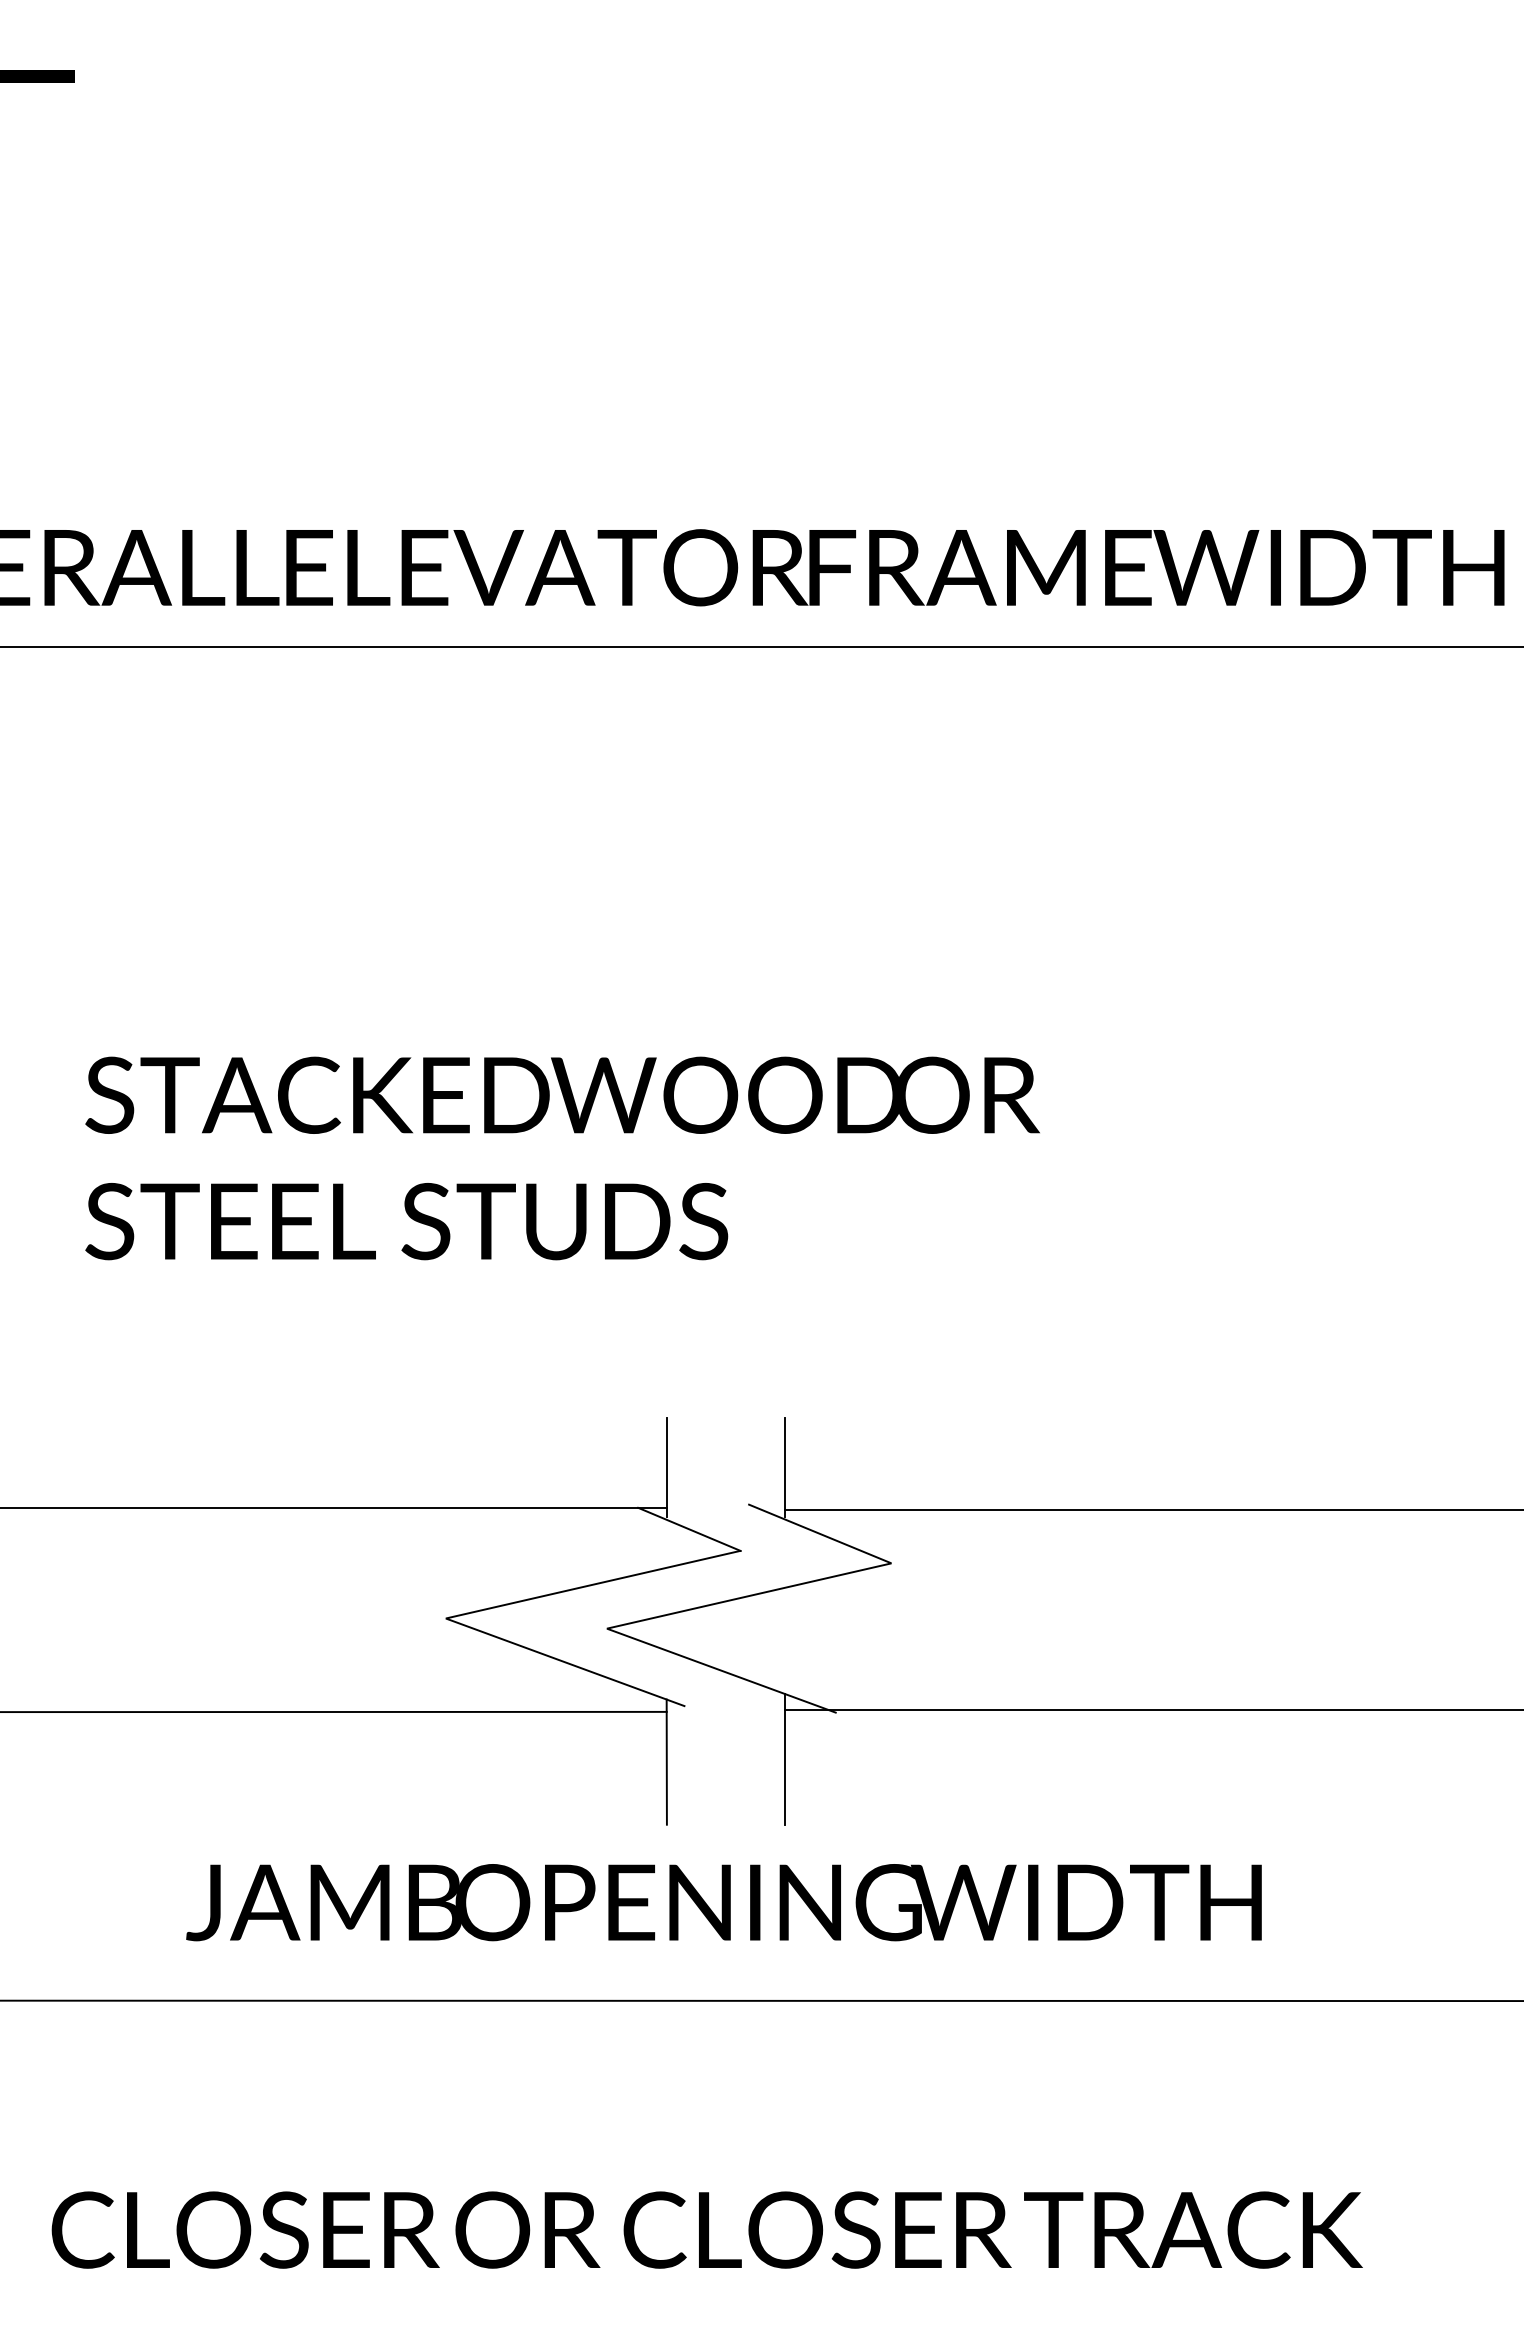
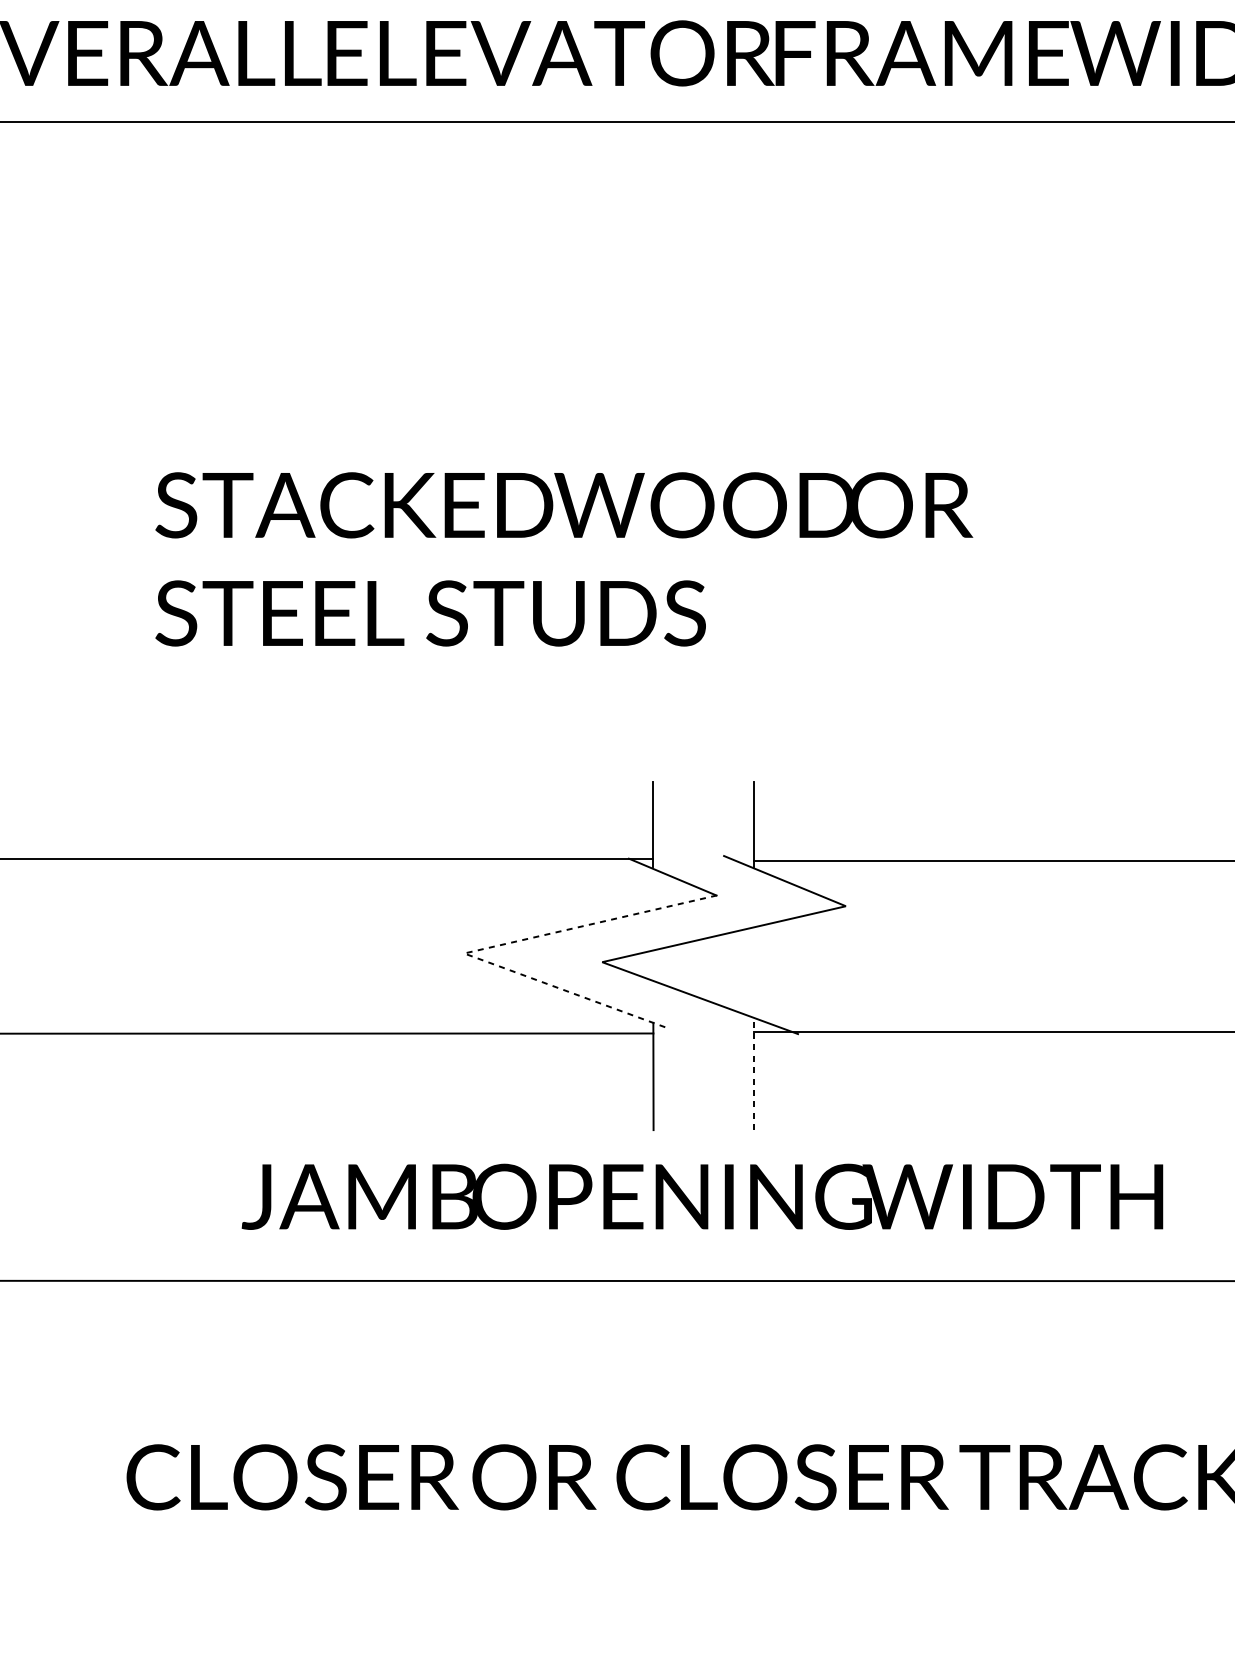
line: (469, 1613) -> (484, 949), solid -> dashed
line: (784, 1758) -> (754, 1073), solid -> dashed

